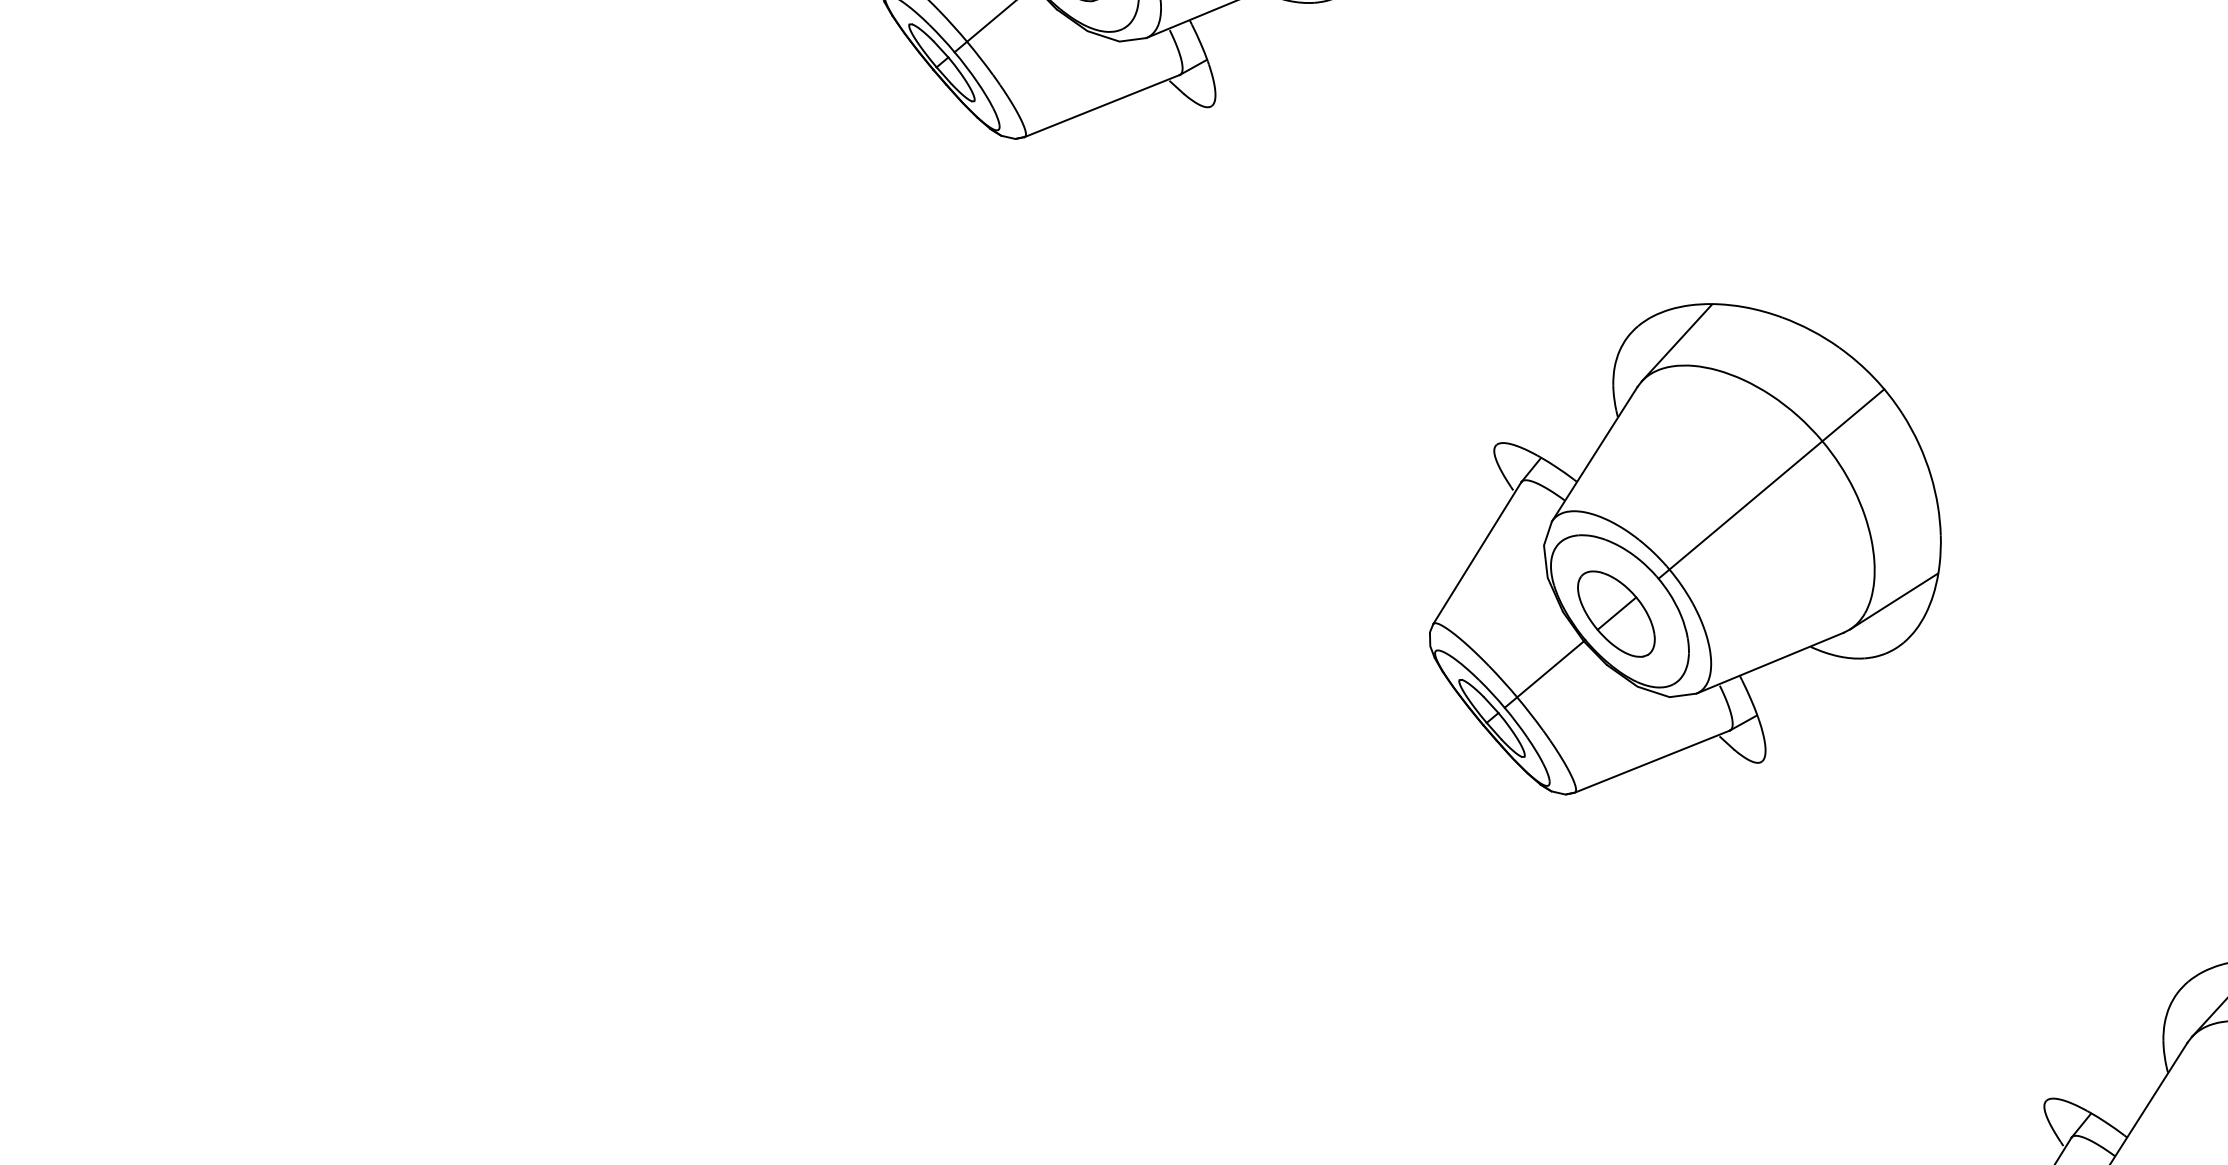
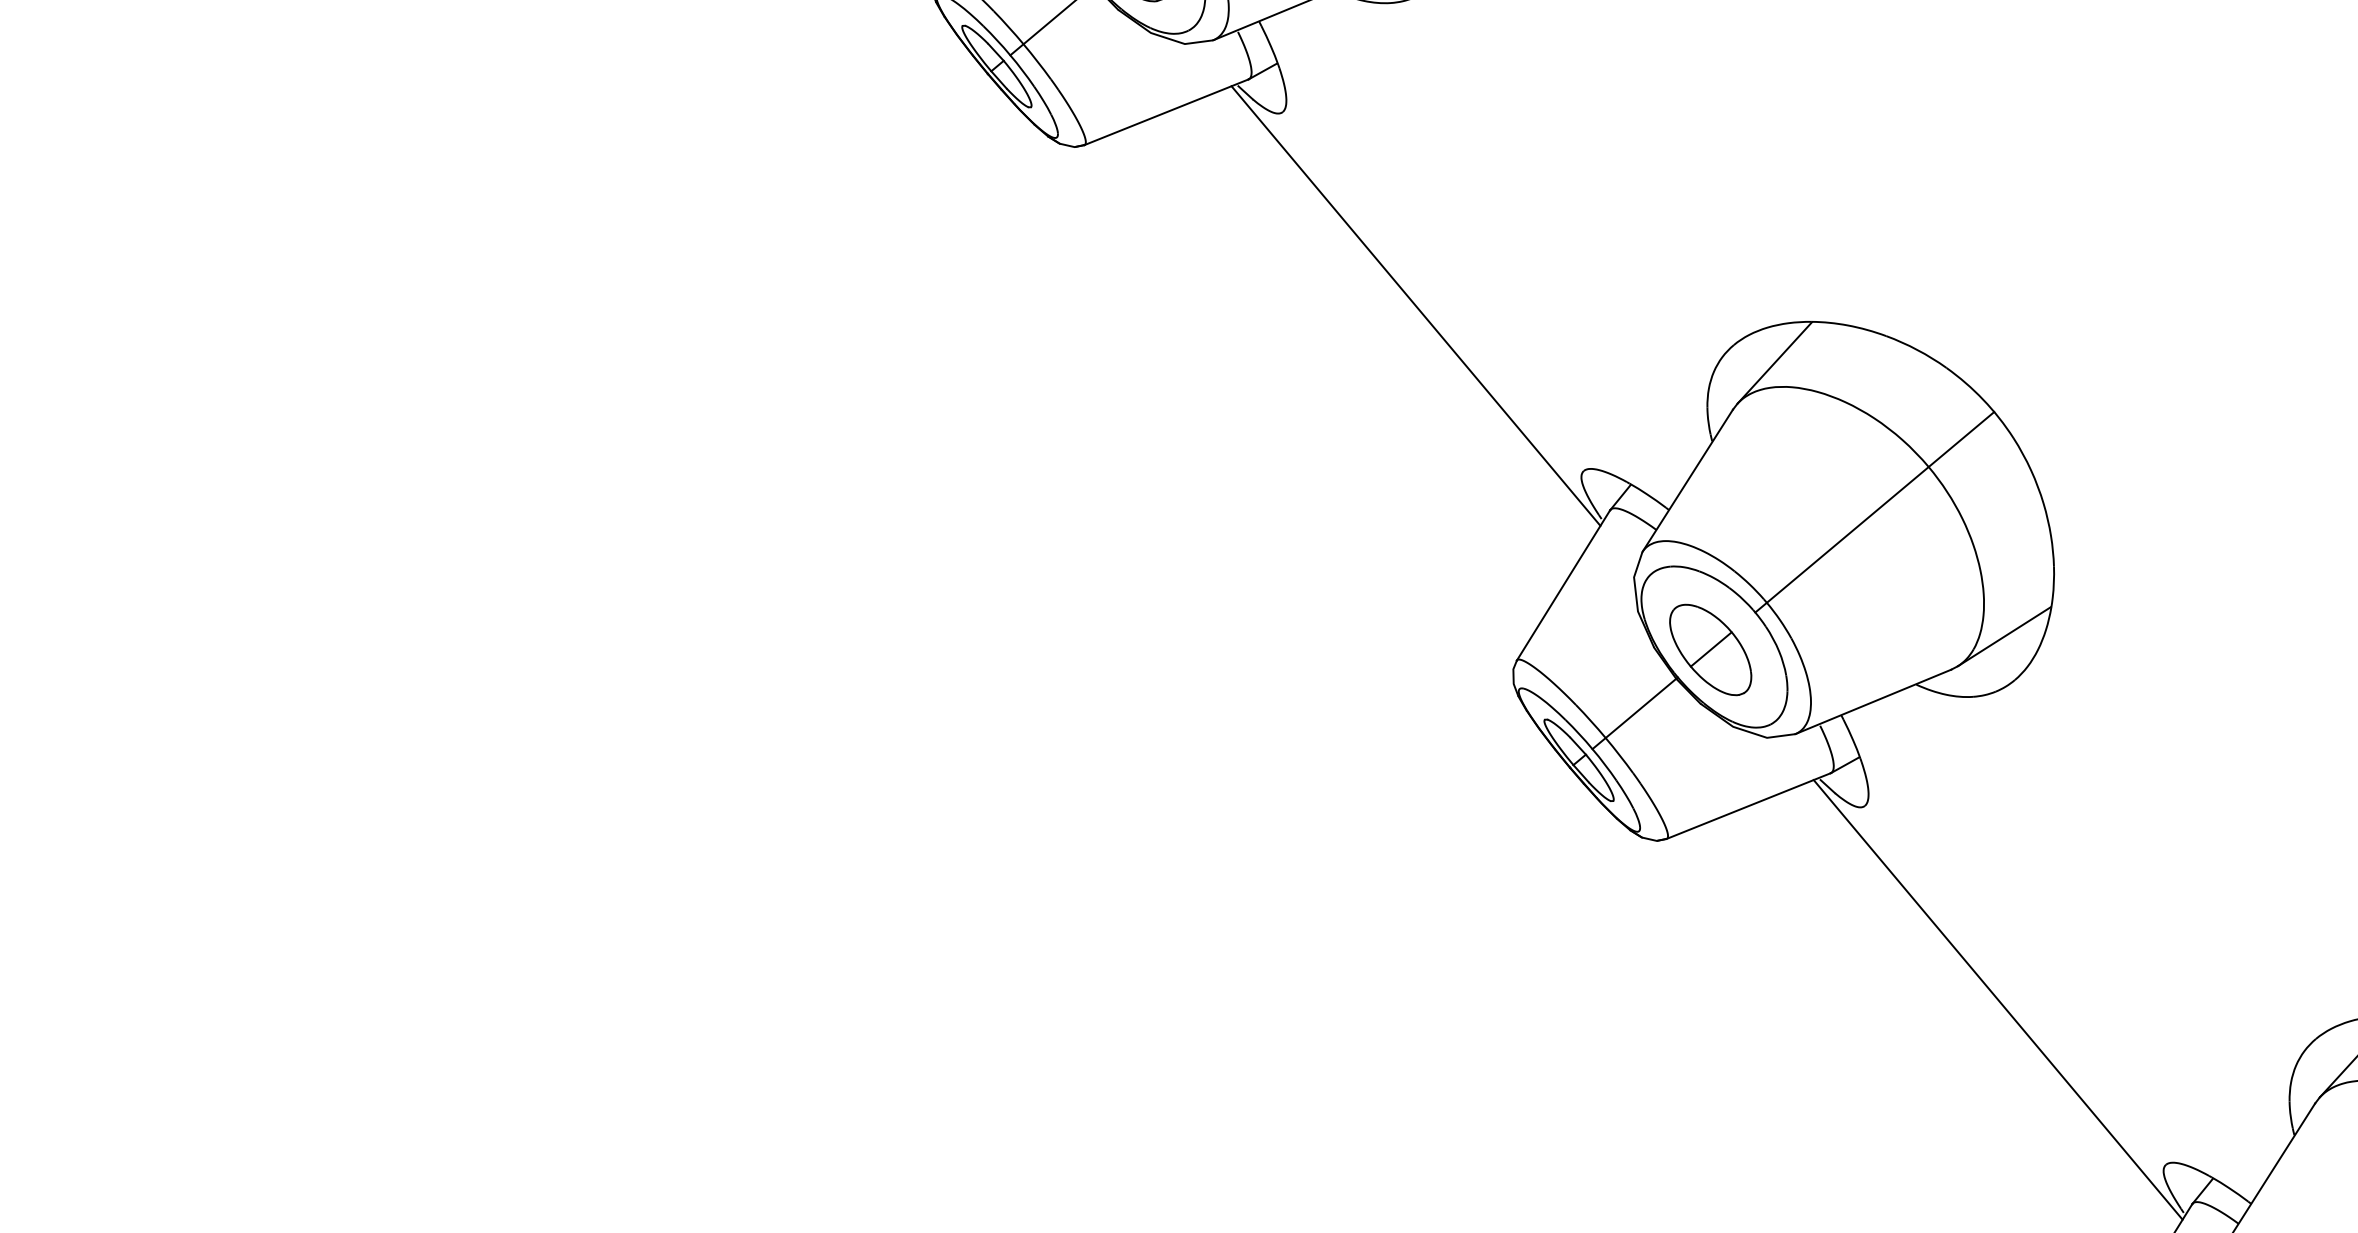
line: (1337, 288) -> (1415, 305), added
line: (1887, 944) -> (1997, 999), added

